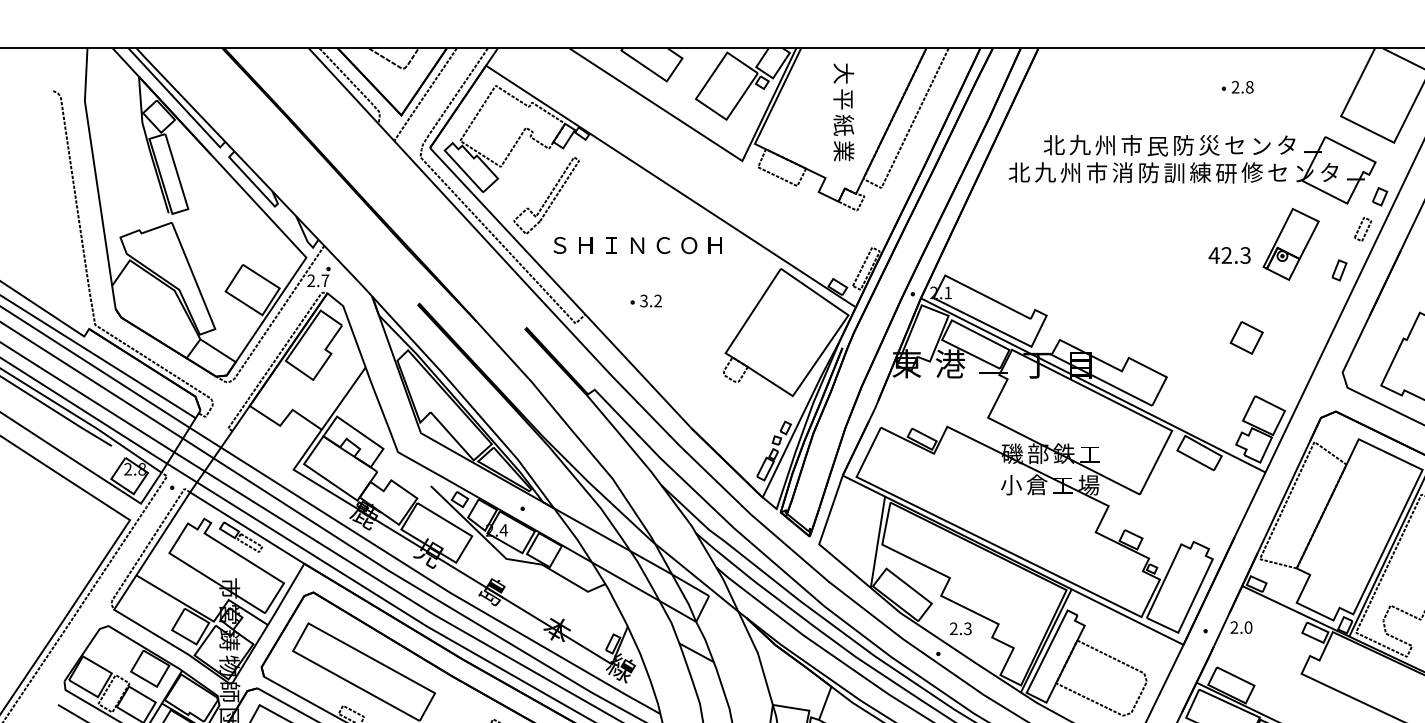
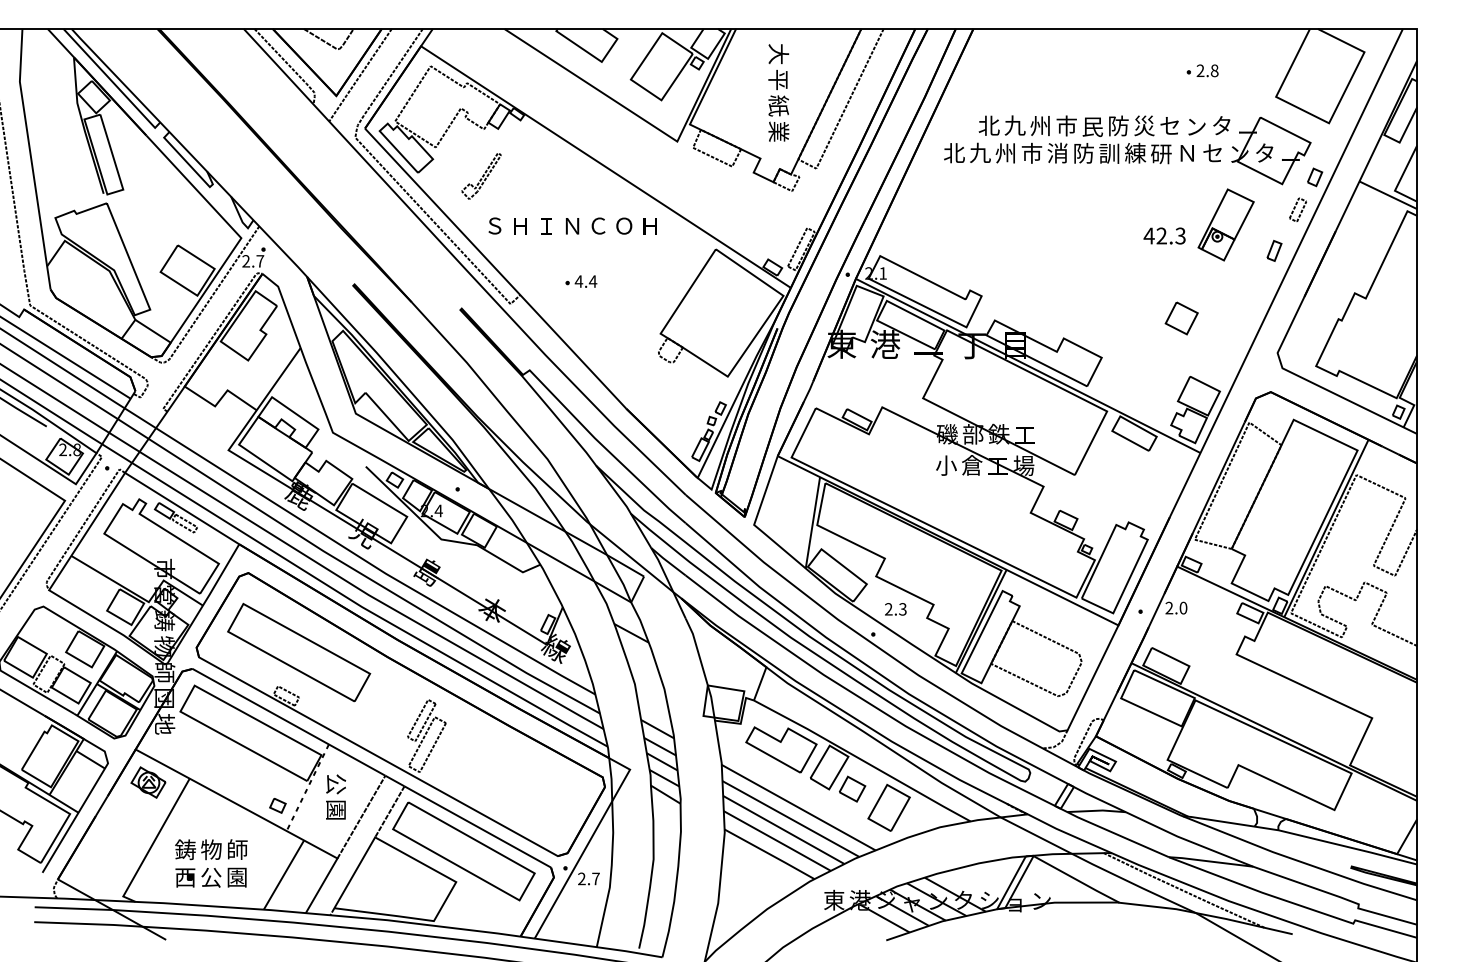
part: (1237, 86) -> (1202, 70), moved
text: (1251, 171) -> (1186, 152), 修 -> Ｎ
part: (546, 194) -> (481, 175), size x0.6
text: (650, 300) -> (585, 281), 3.2 -> 4.4

